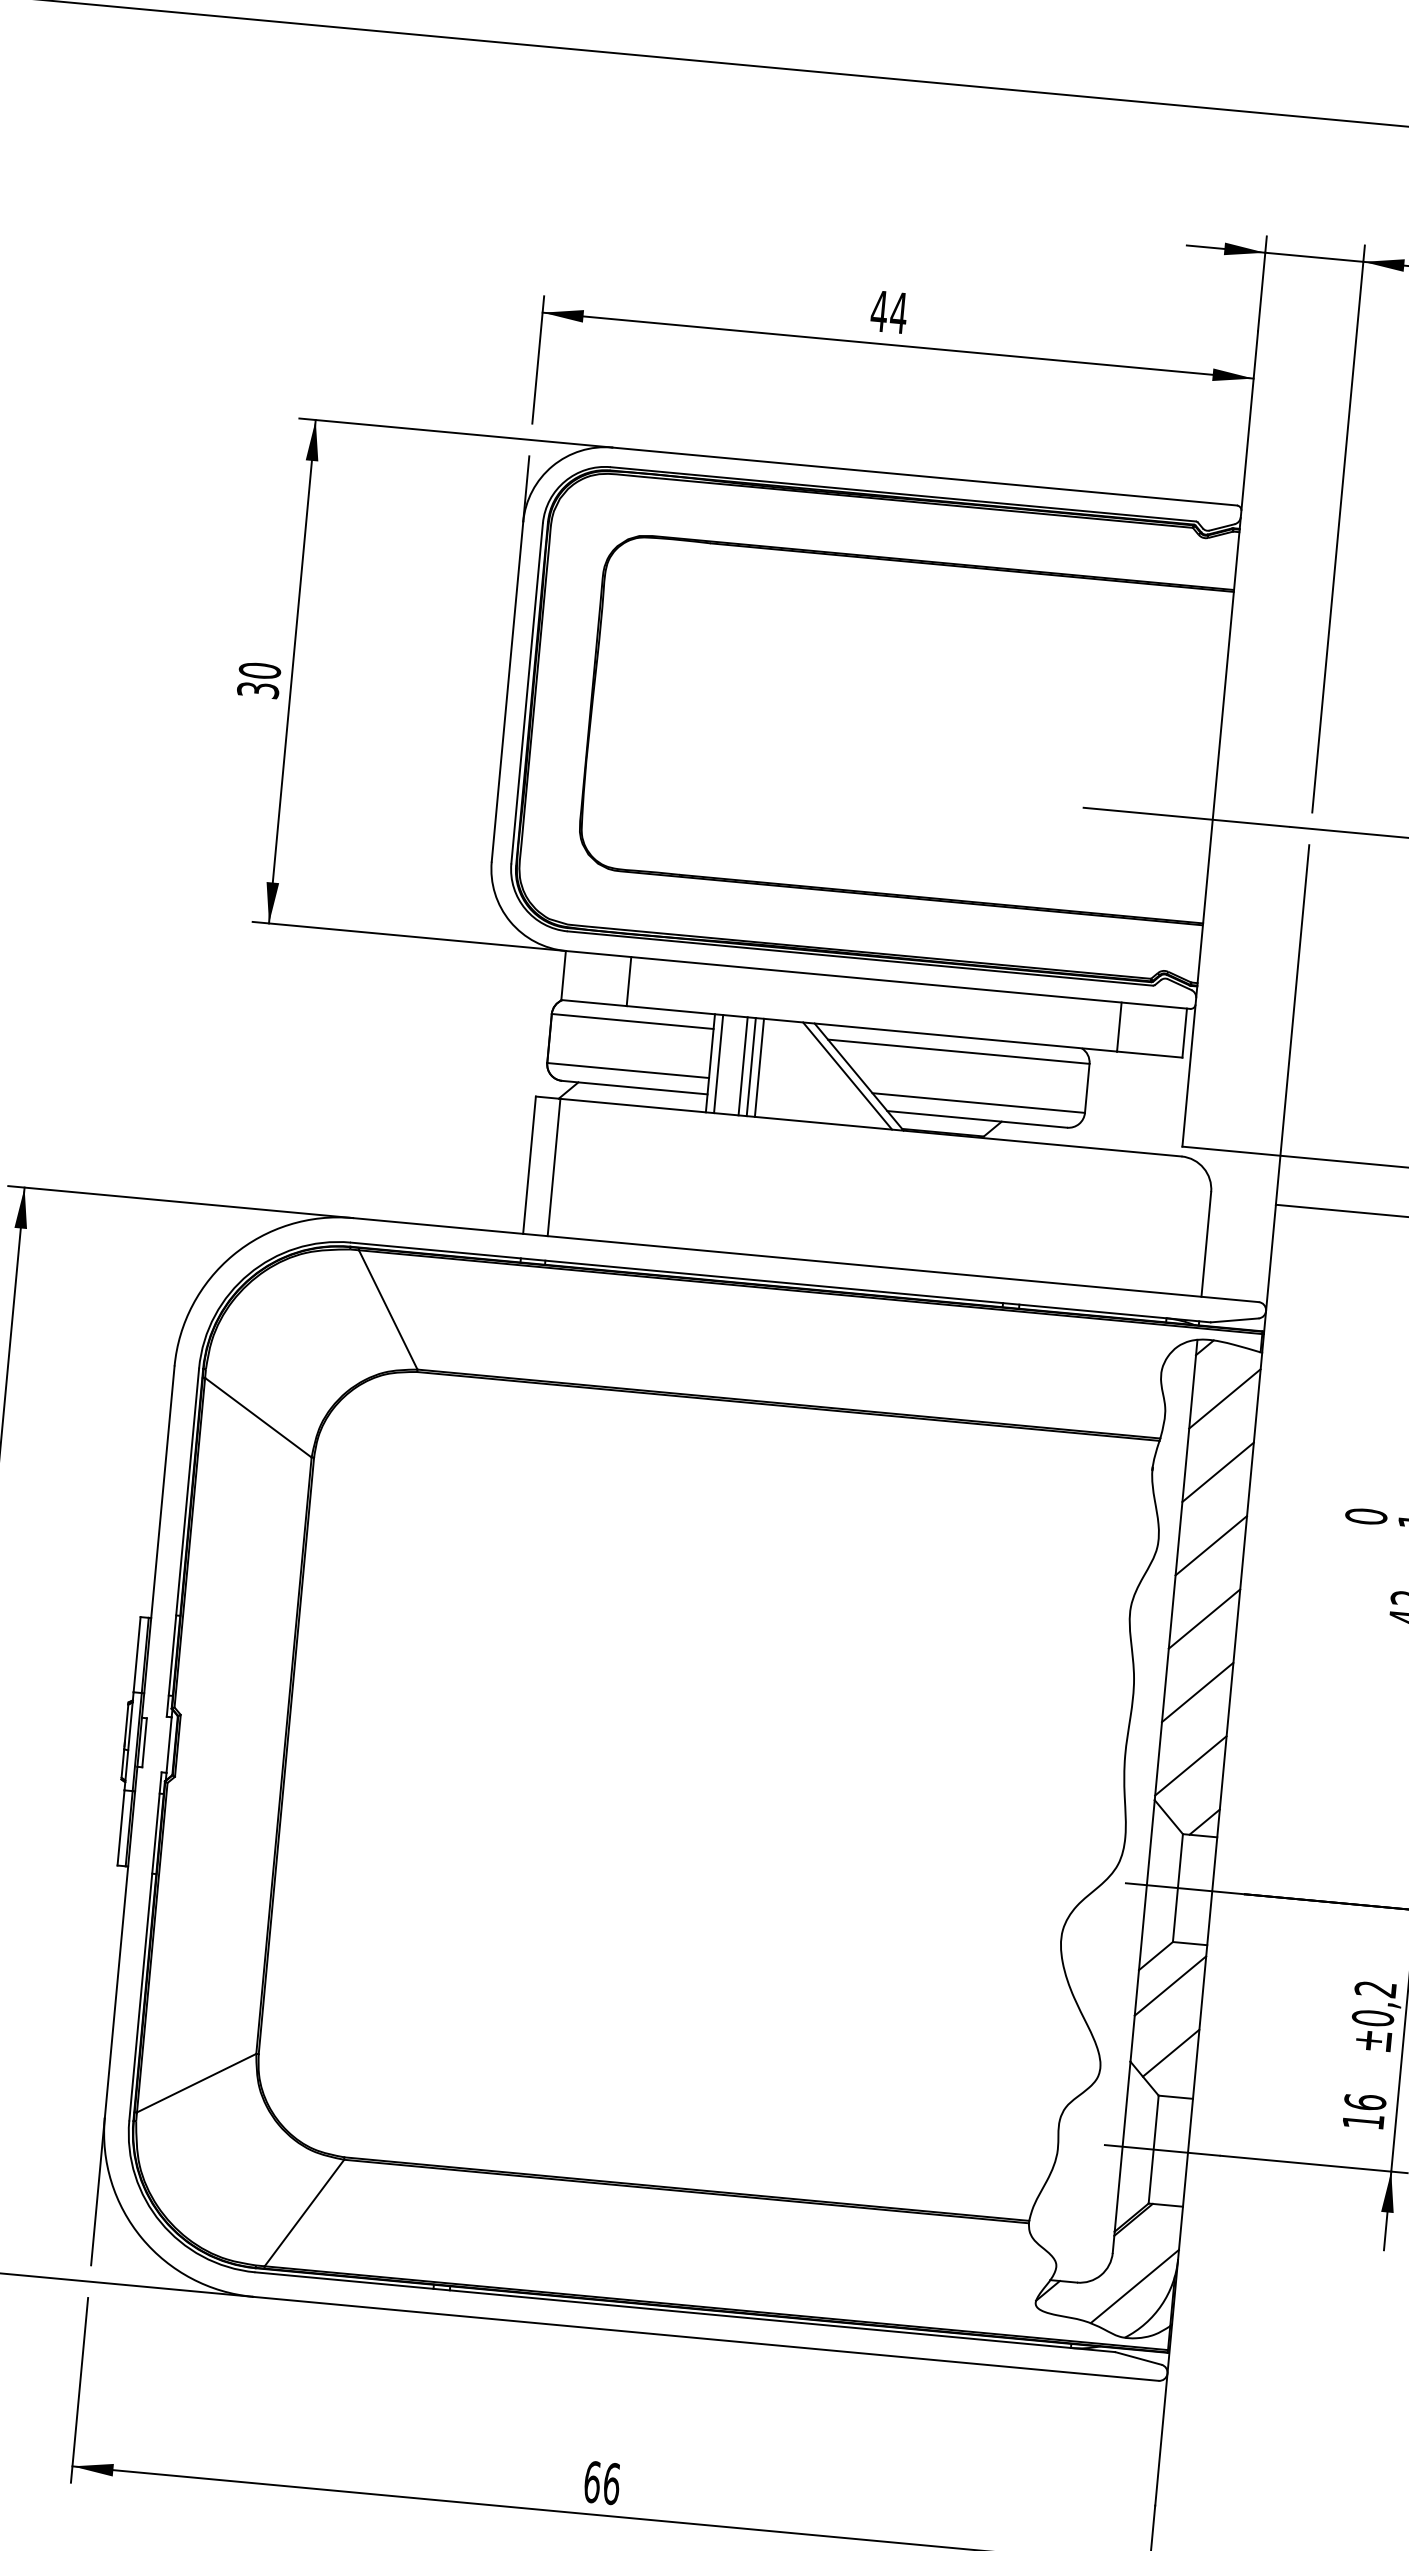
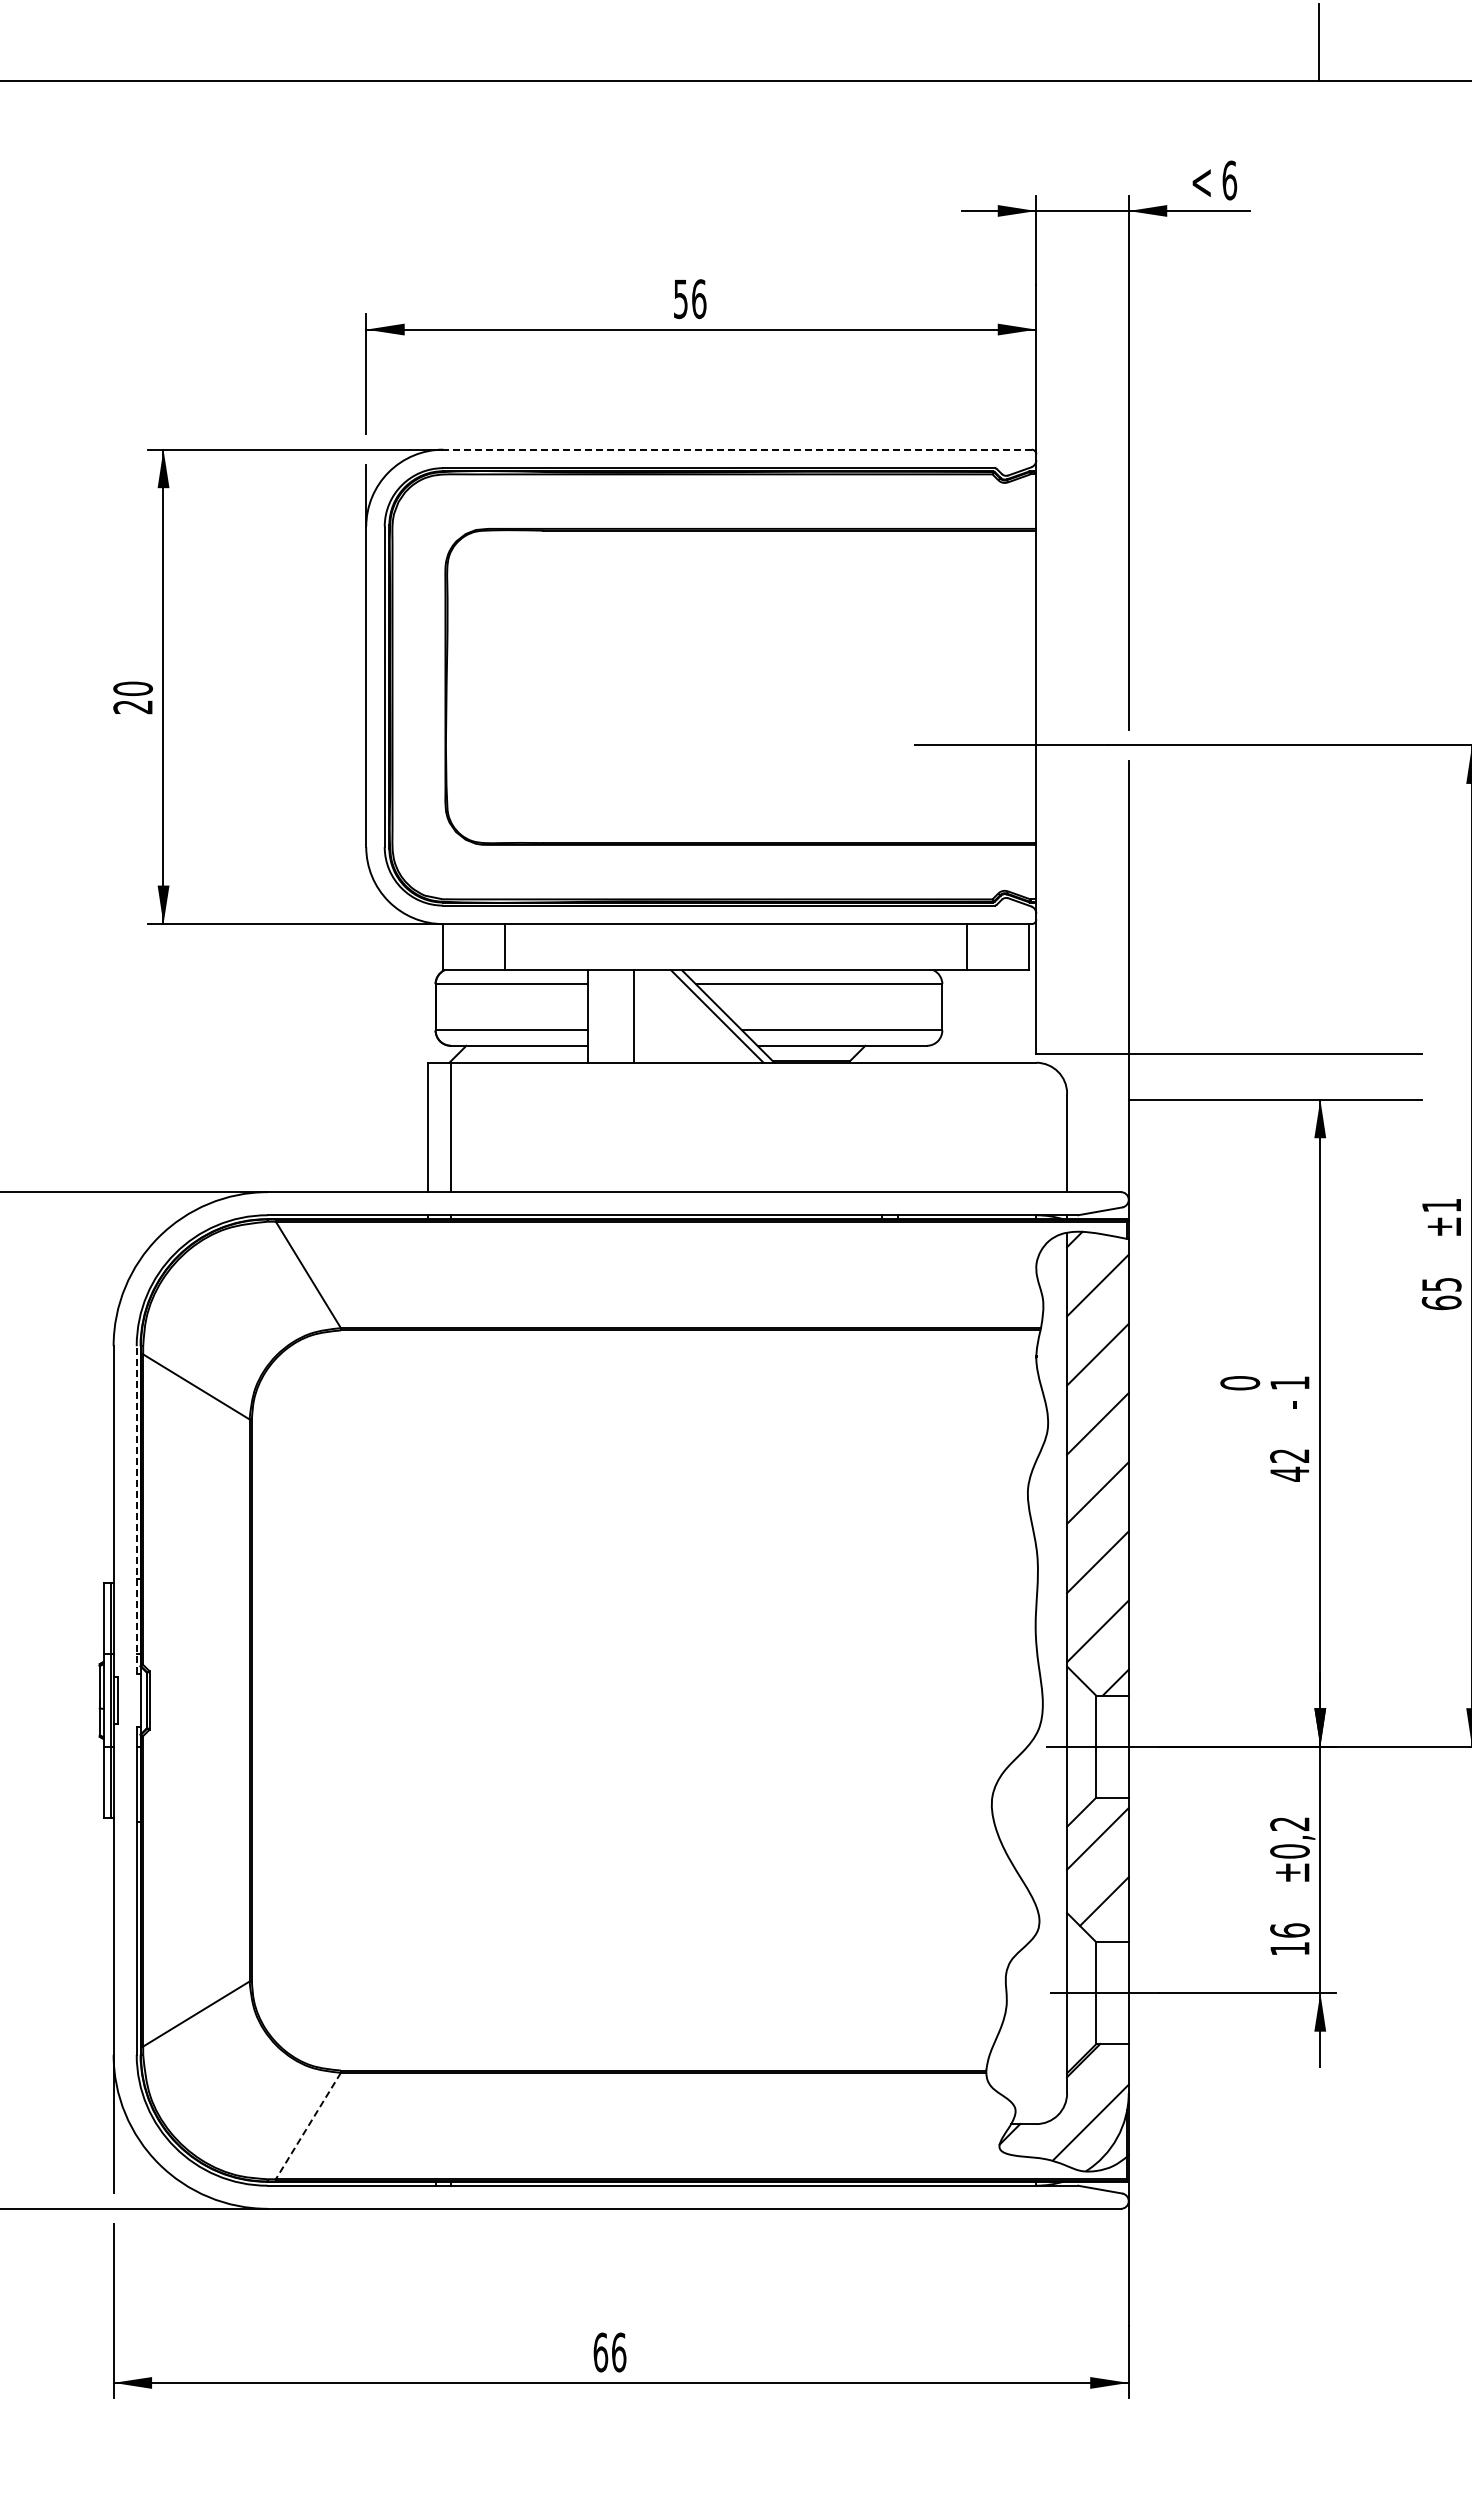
text: (888, 312) -> (689, 299), 44 -> 56
line: (923, 476) -> (736, 449), solid -> dashed
text: (258, 690) -> (133, 707), 30 -> 20
line: (718, 1063) -> (595, 1016), removed
line: (742, 1066) -> (618, 1016), removed
line: (751, 1067) -> (626, 1016), removed
line: (182, 1541) -> (136, 1509), solid -> dashed
line: (304, 2213) -> (308, 2126), solid -> dashed

